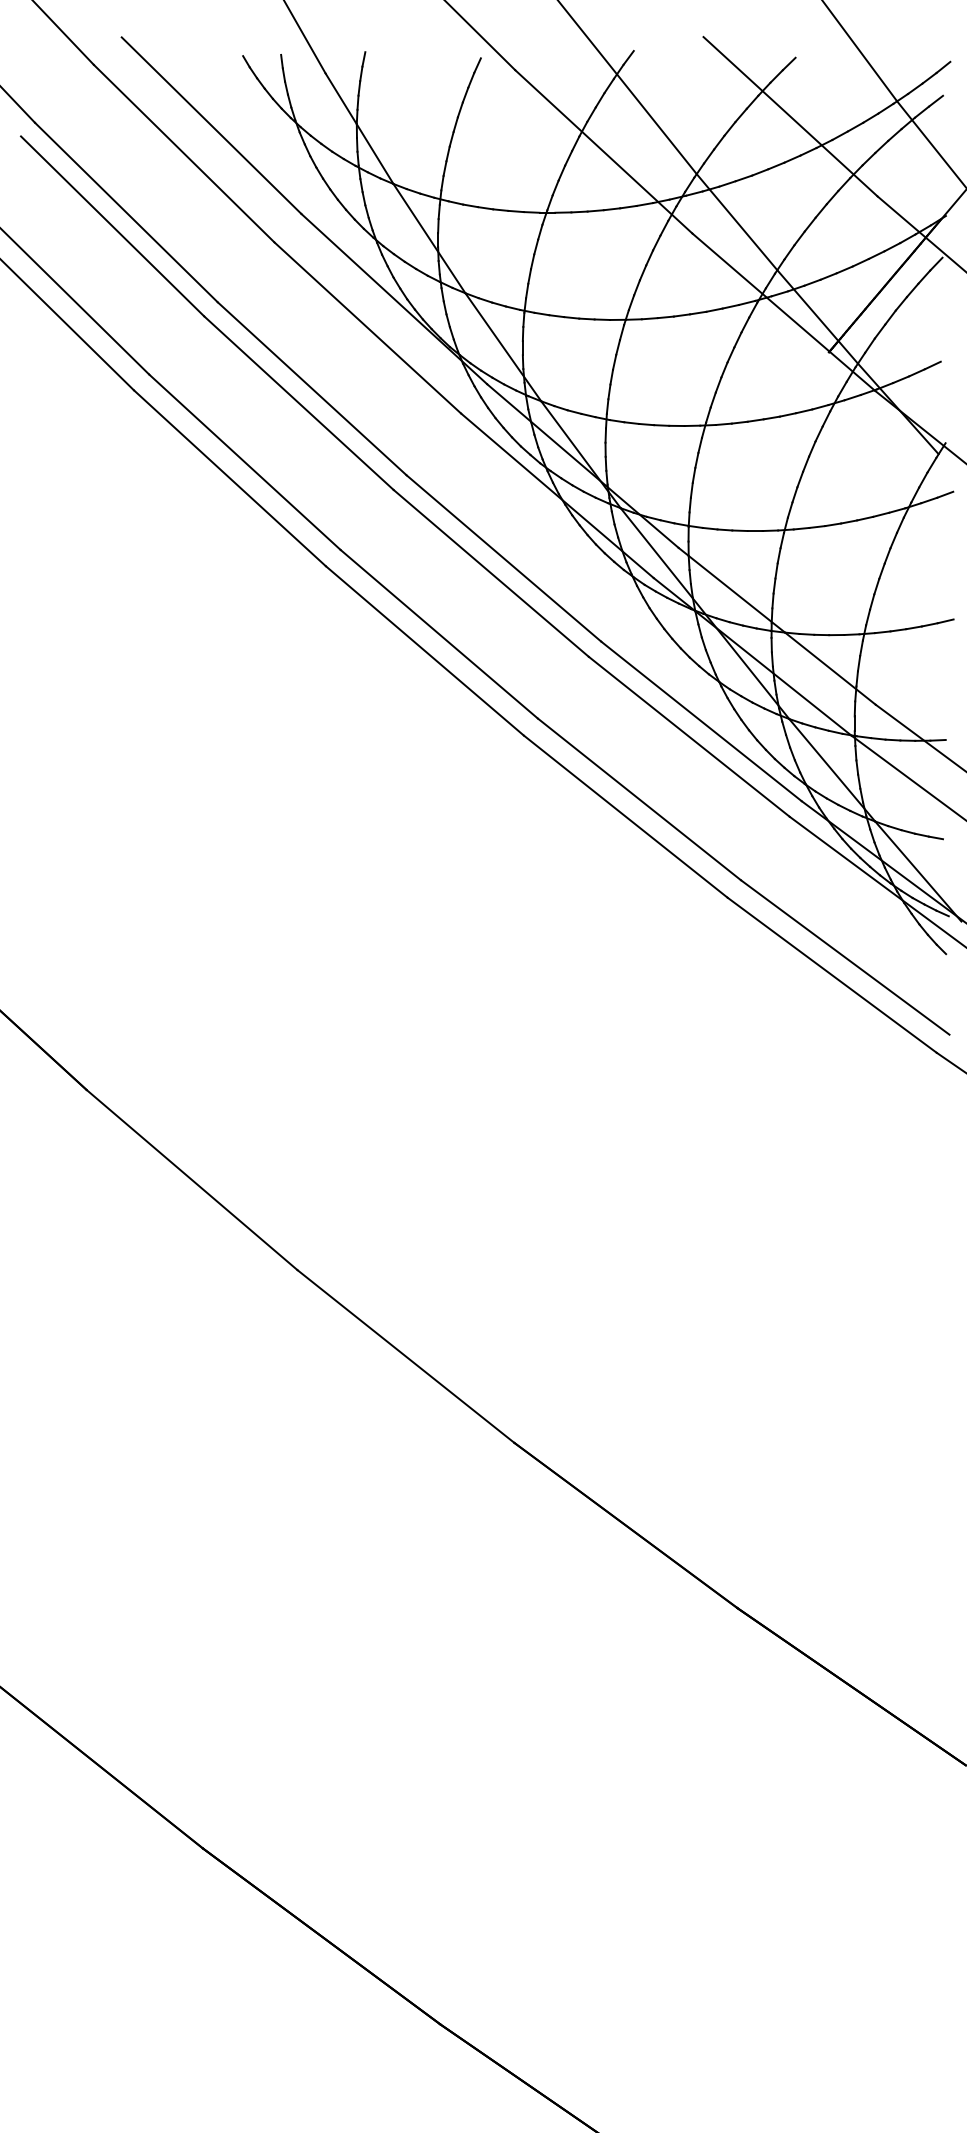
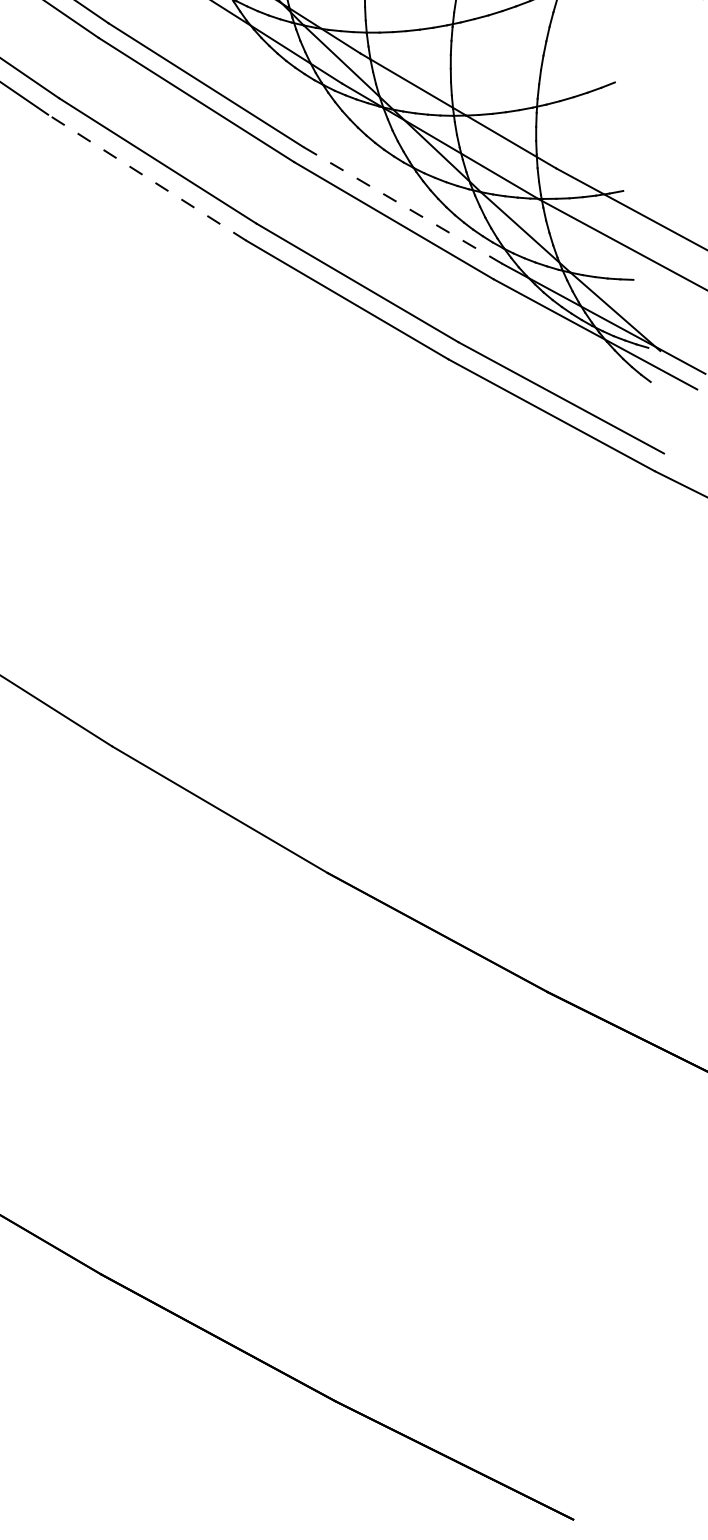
line: (424, 650) -> (146, 177), solid -> dashed
line: (701, 721) -> (402, 205), solid -> dashed

